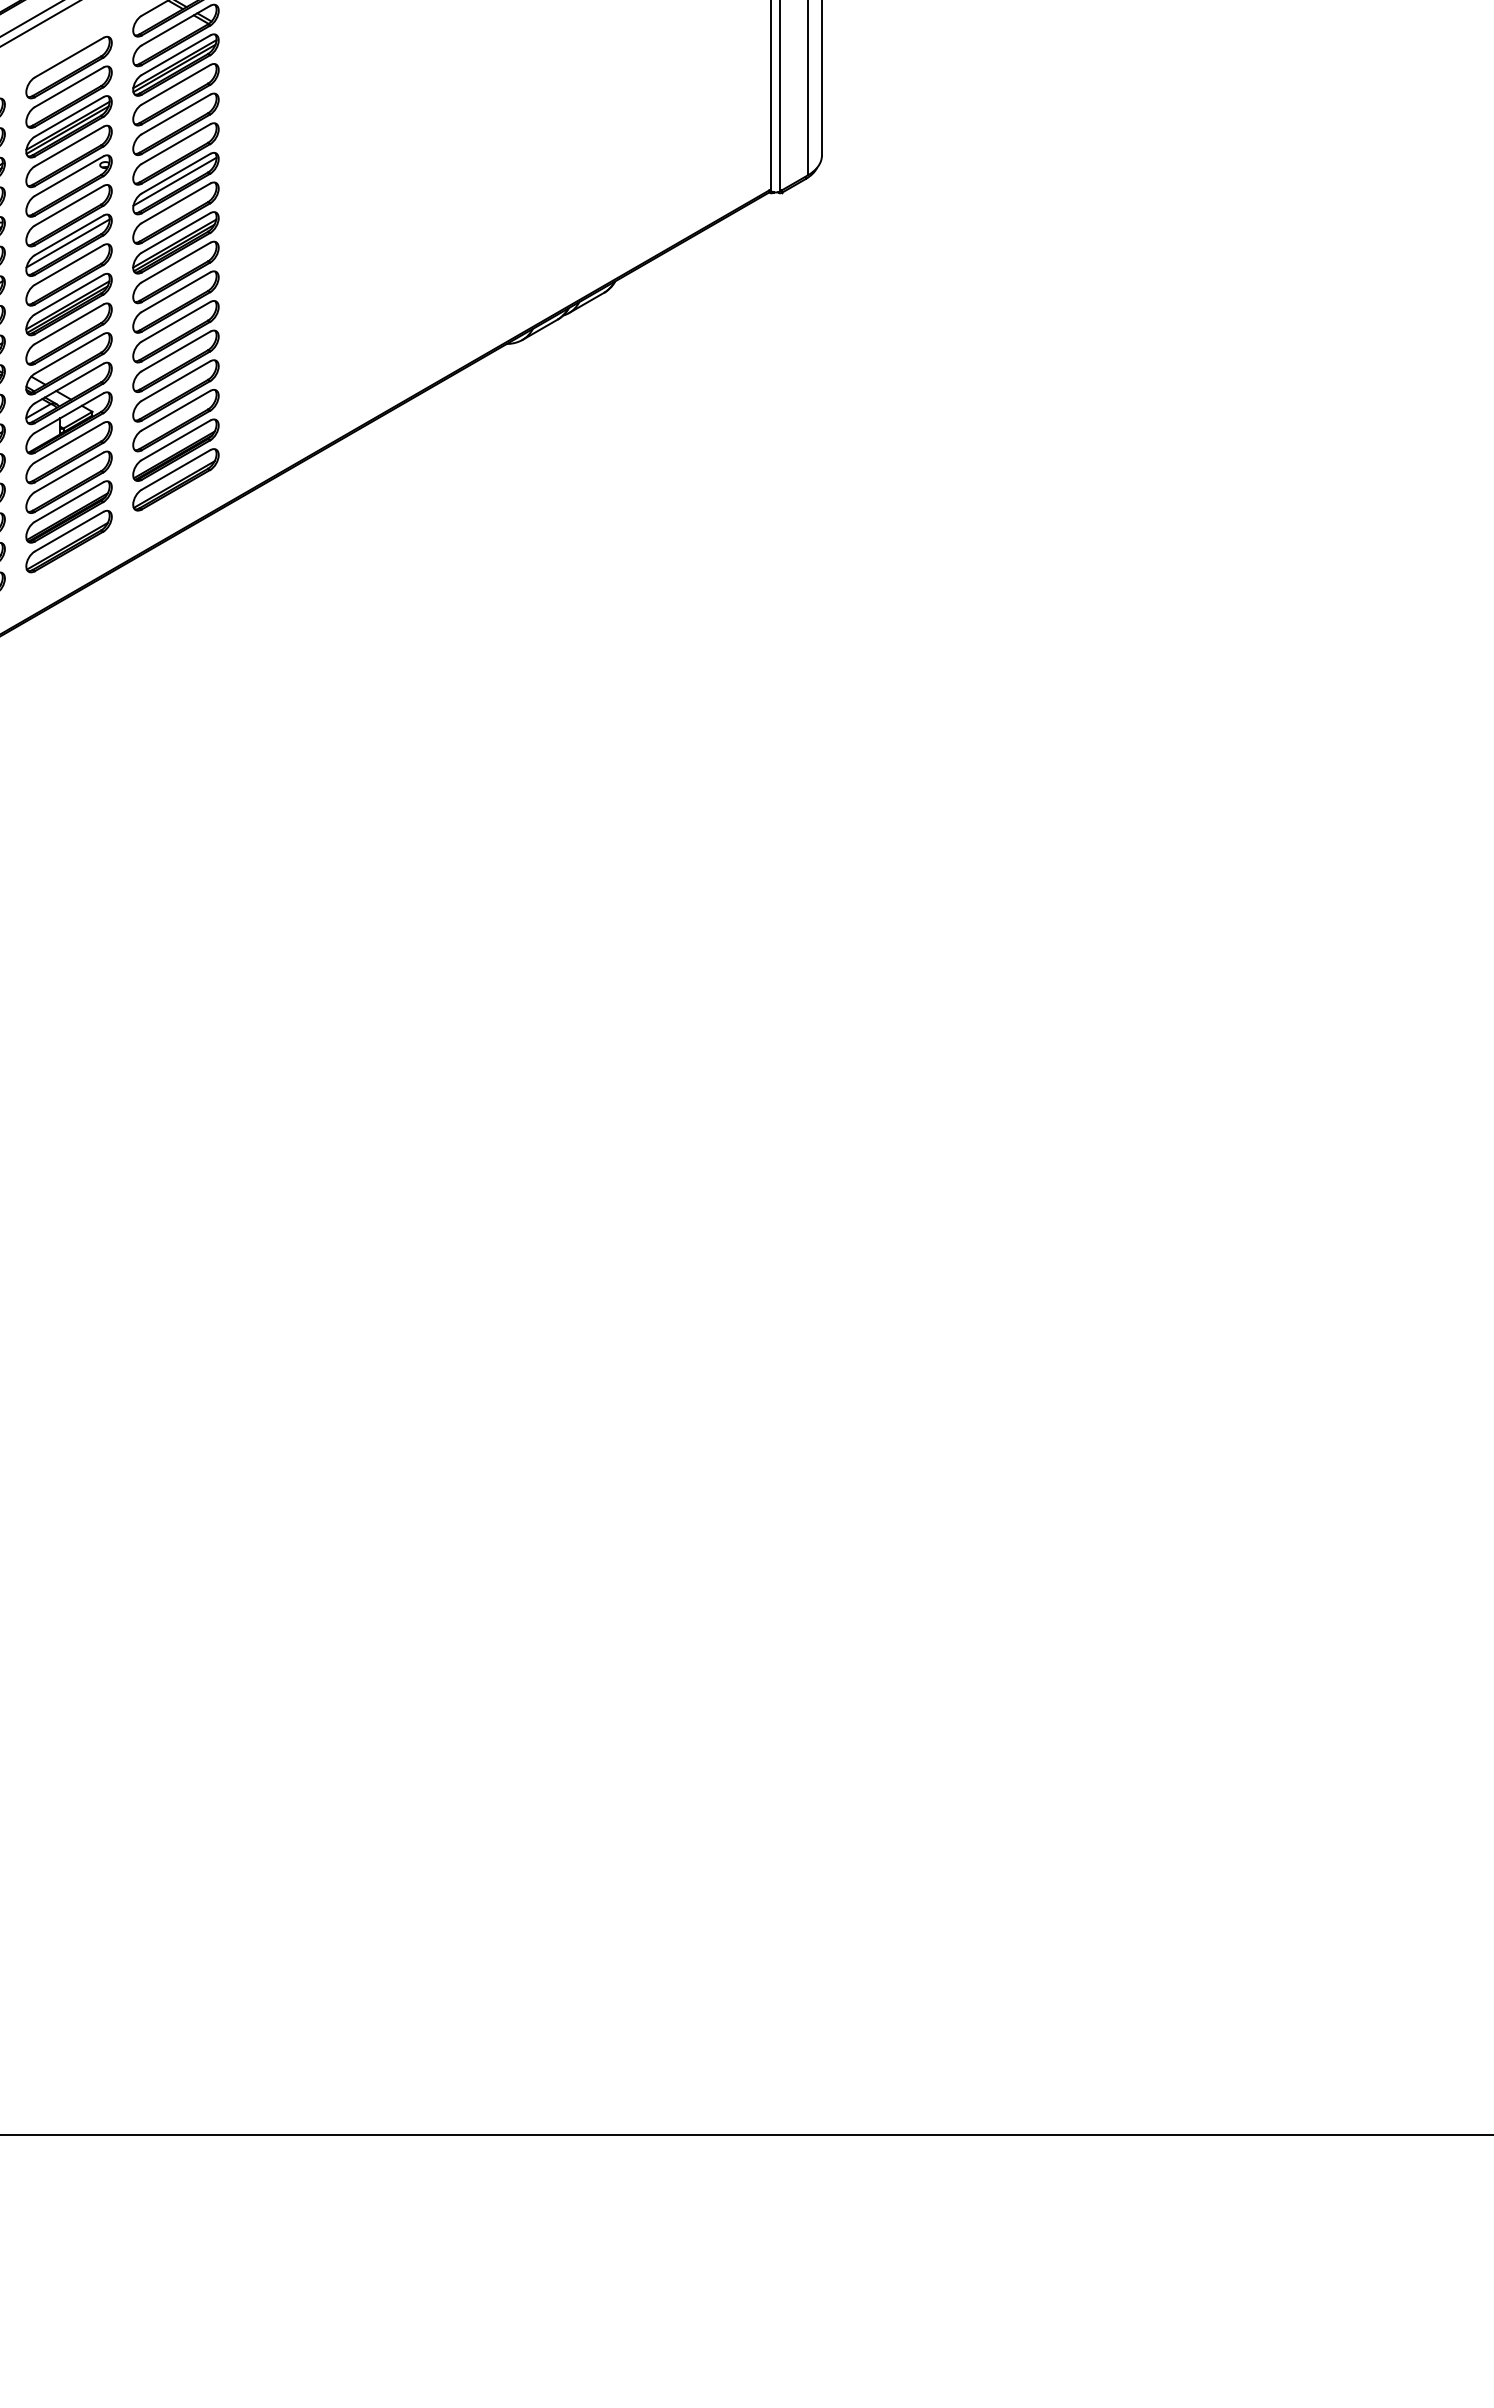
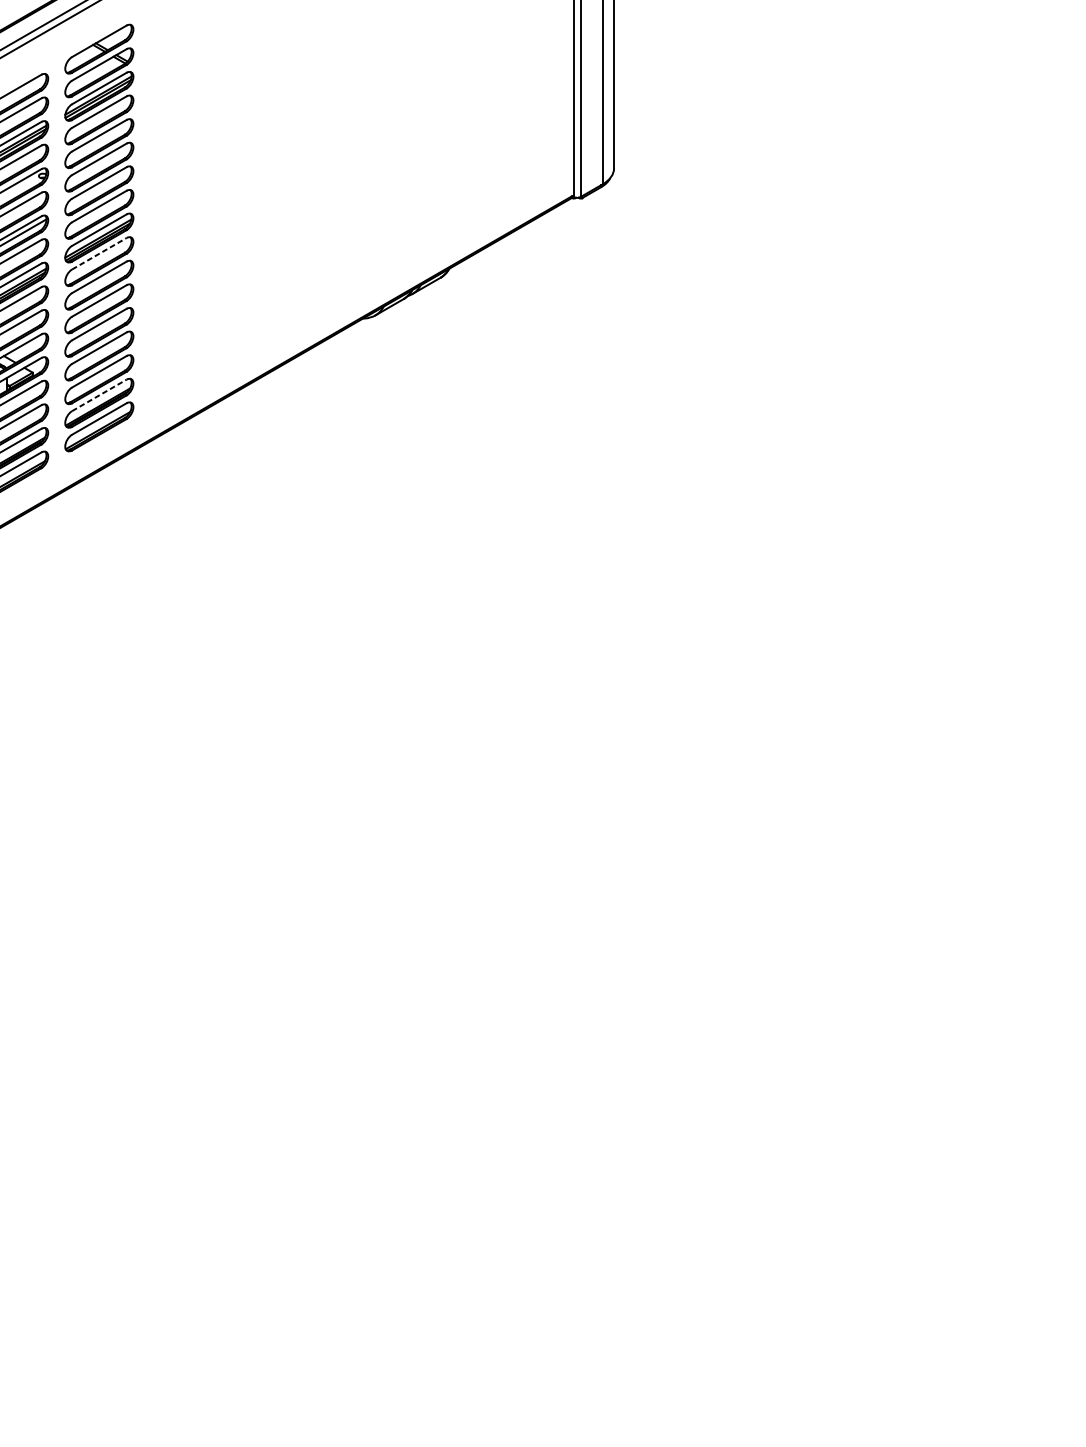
line: (174, 181) -> (98, 189), removed
line: (176, 262) -> (99, 253), solid -> dashed
line: (176, 440) -> (99, 395), solid -> dashed

